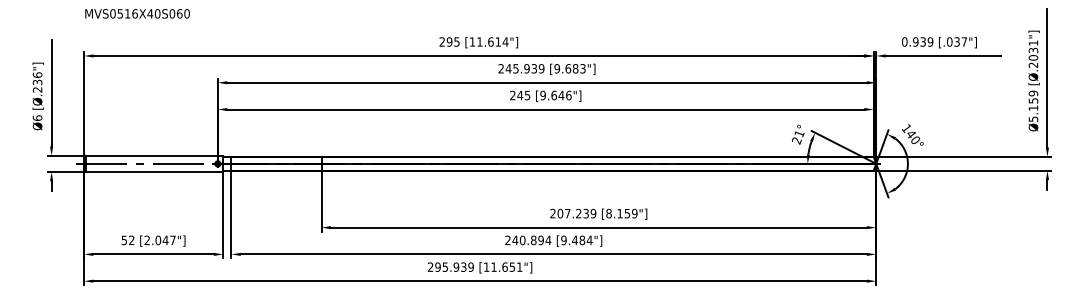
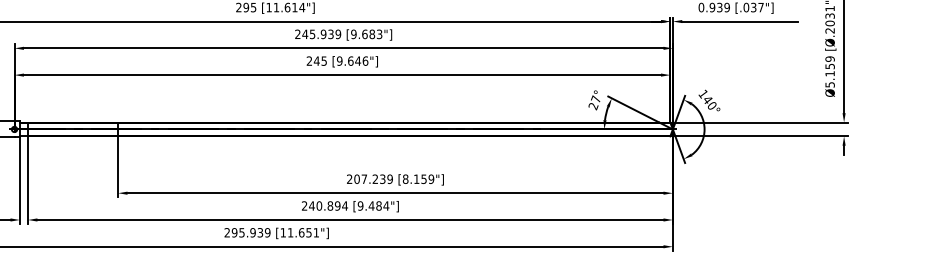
text: (799, 133) -> (596, 99), 21° -> 27°

